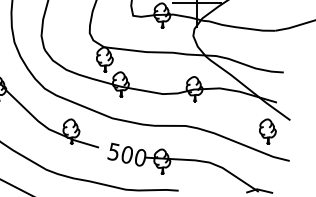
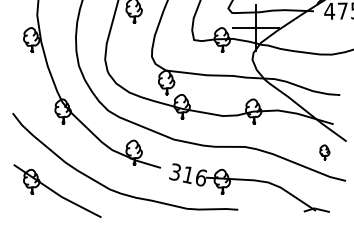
part: (267, 131) -> (324, 152), size x0.6
text: (128, 154) -> (189, 174), 500 -> 316

